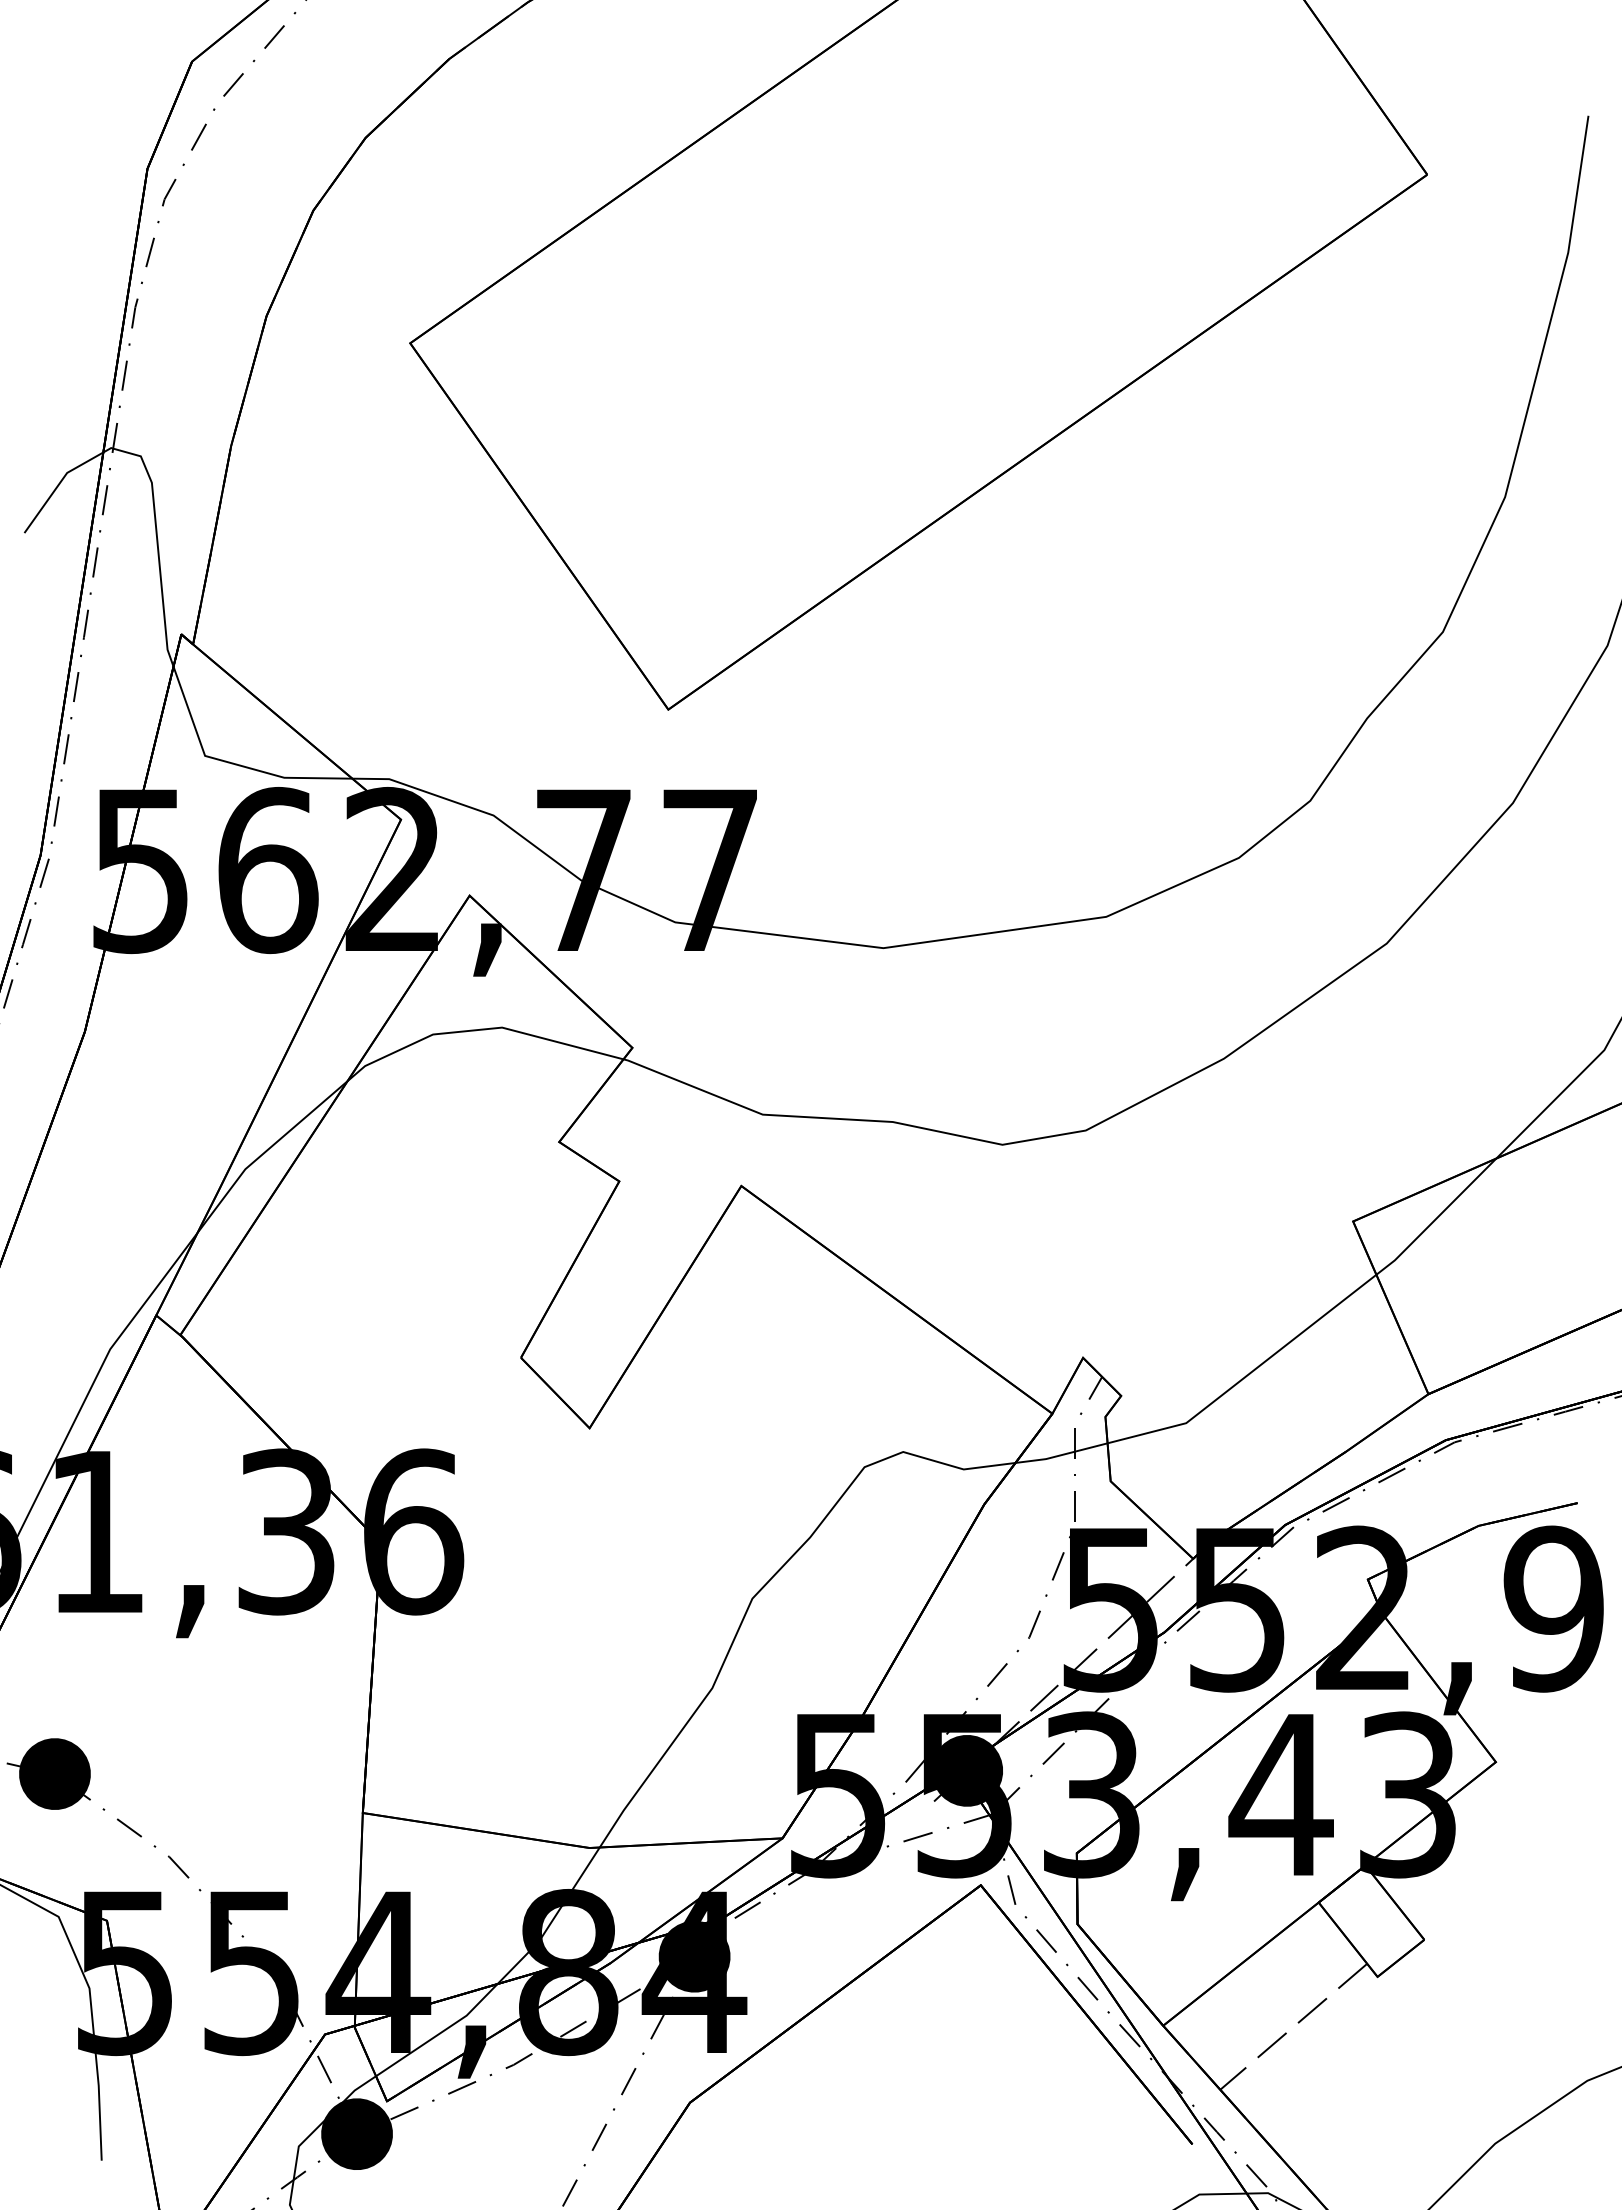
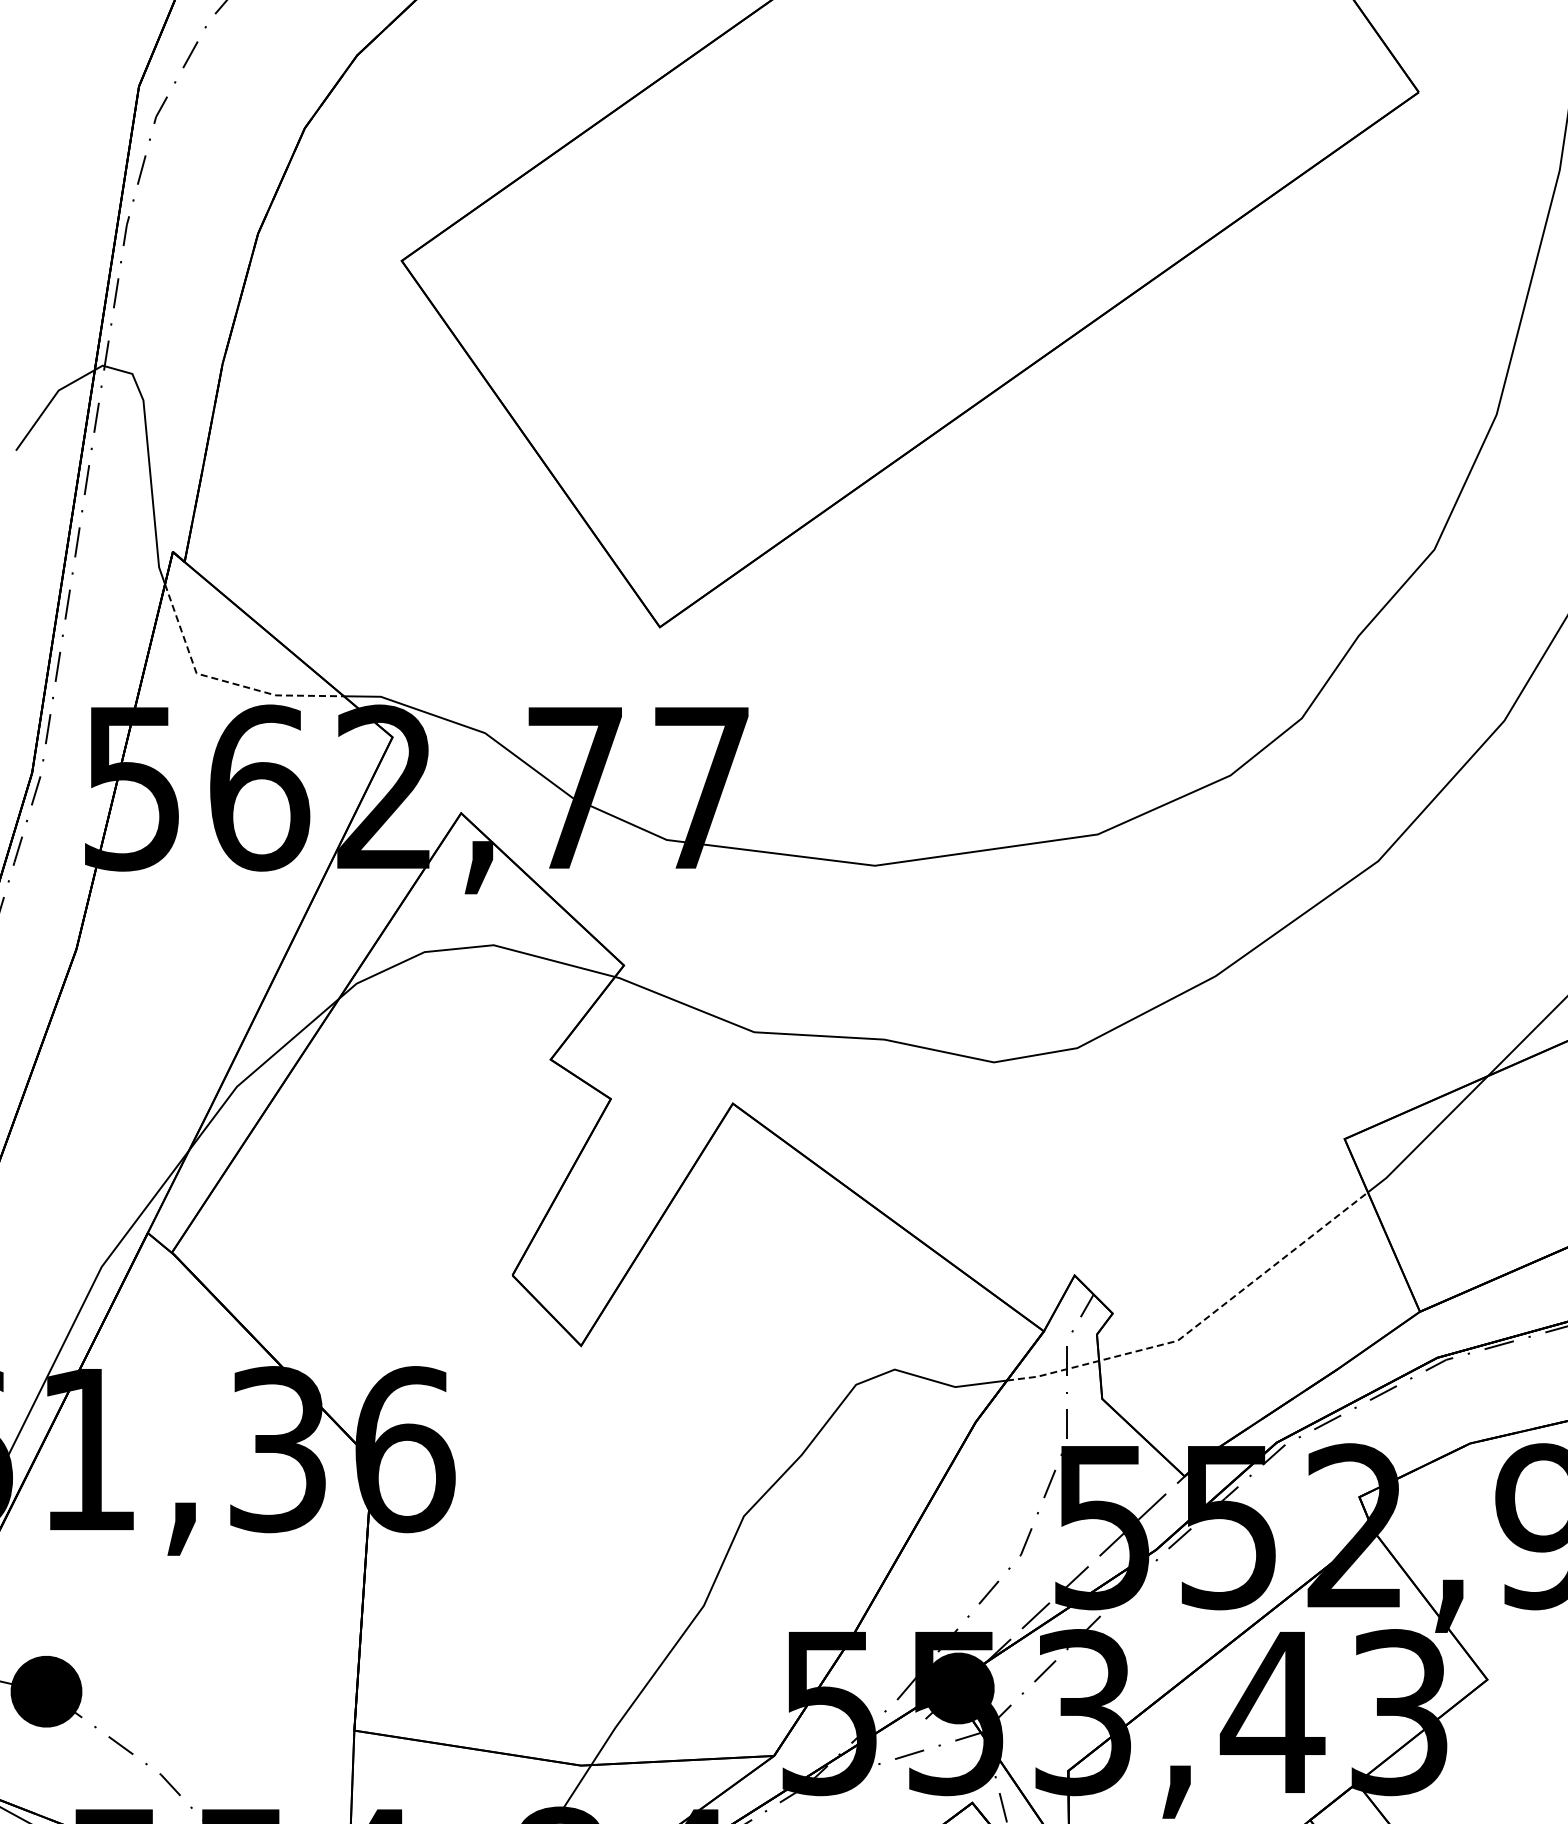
line: (232, 763) -> (224, 681), solid -> dashed
line: (1211, 1403) -> (1203, 1321), solid -> dashed

